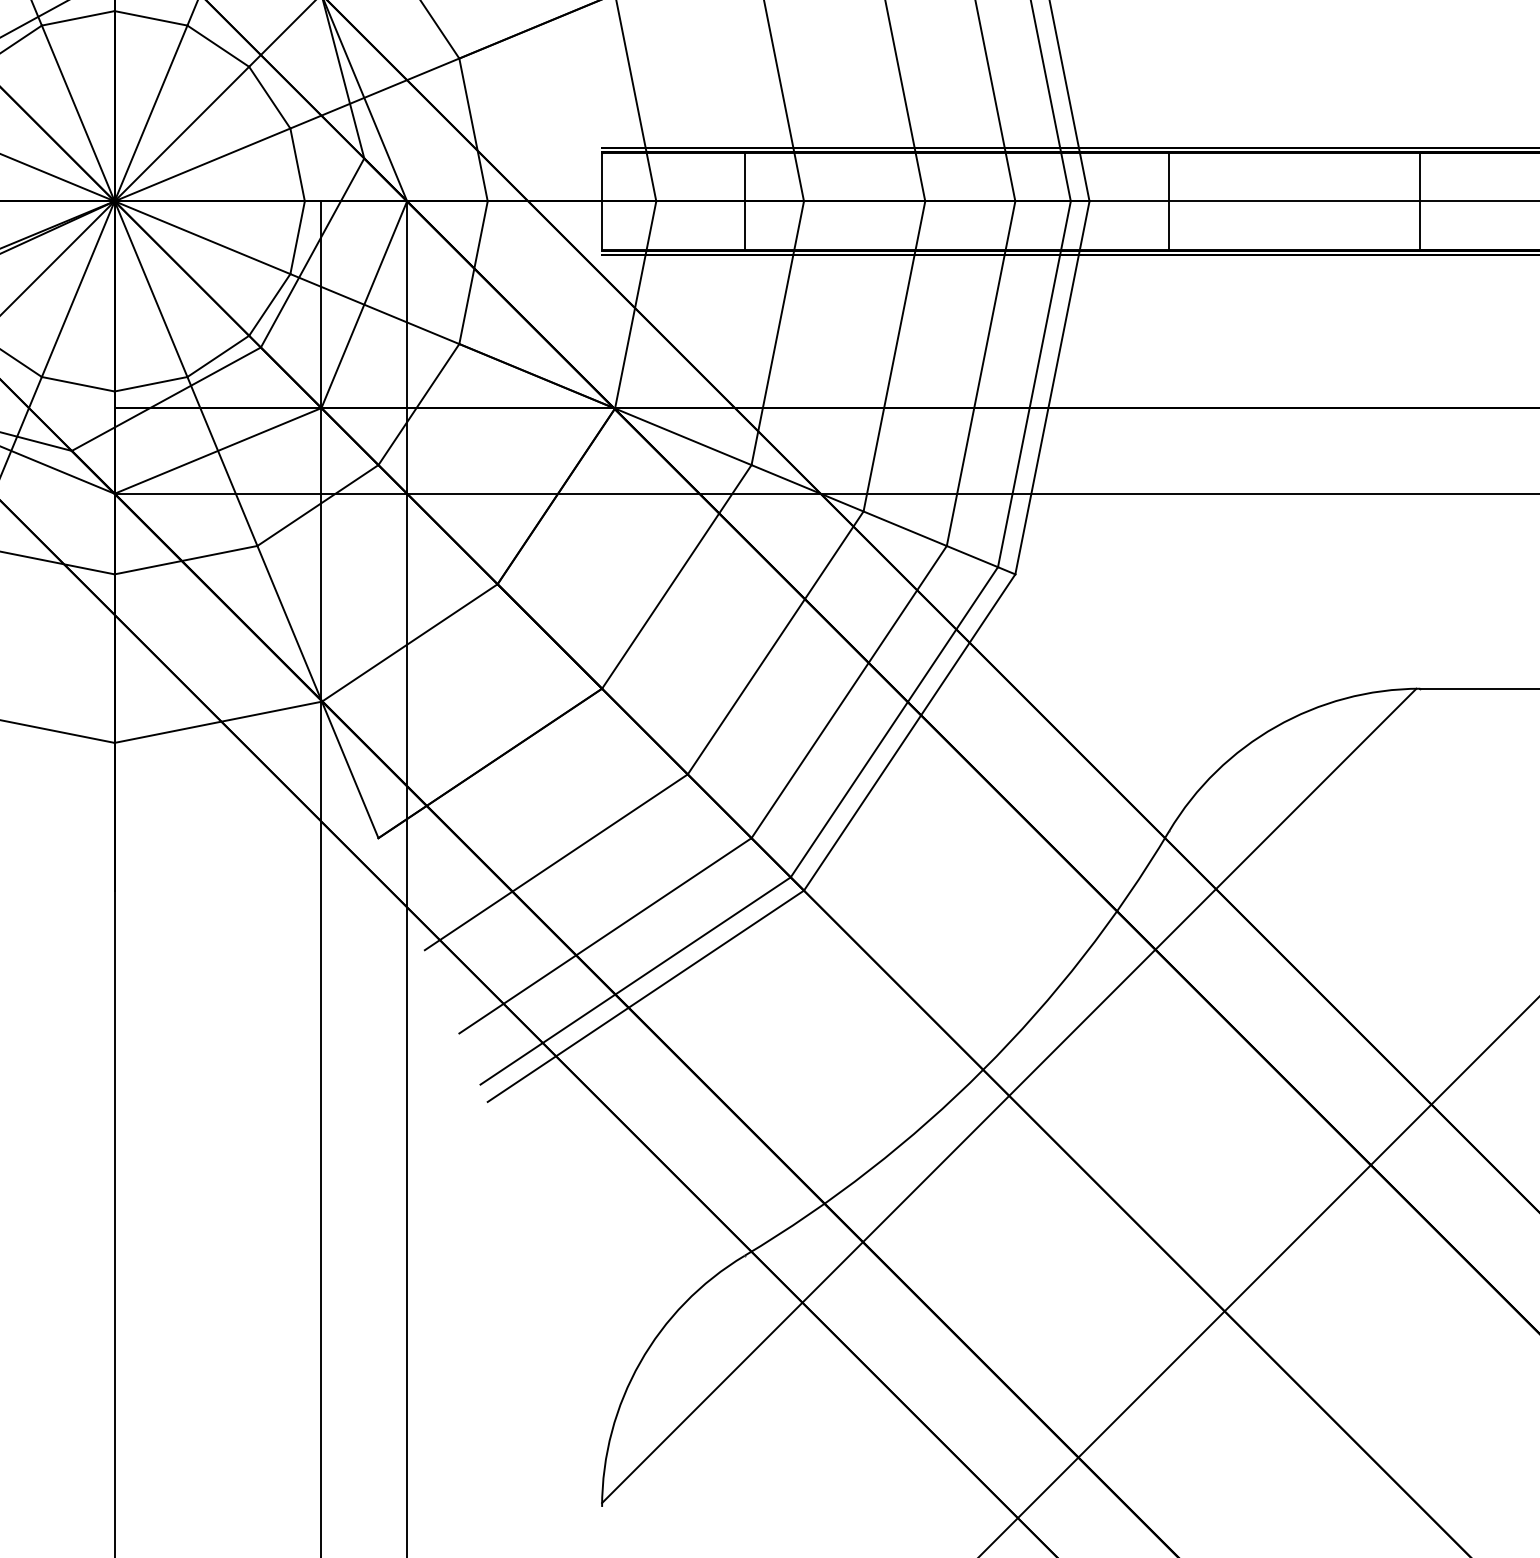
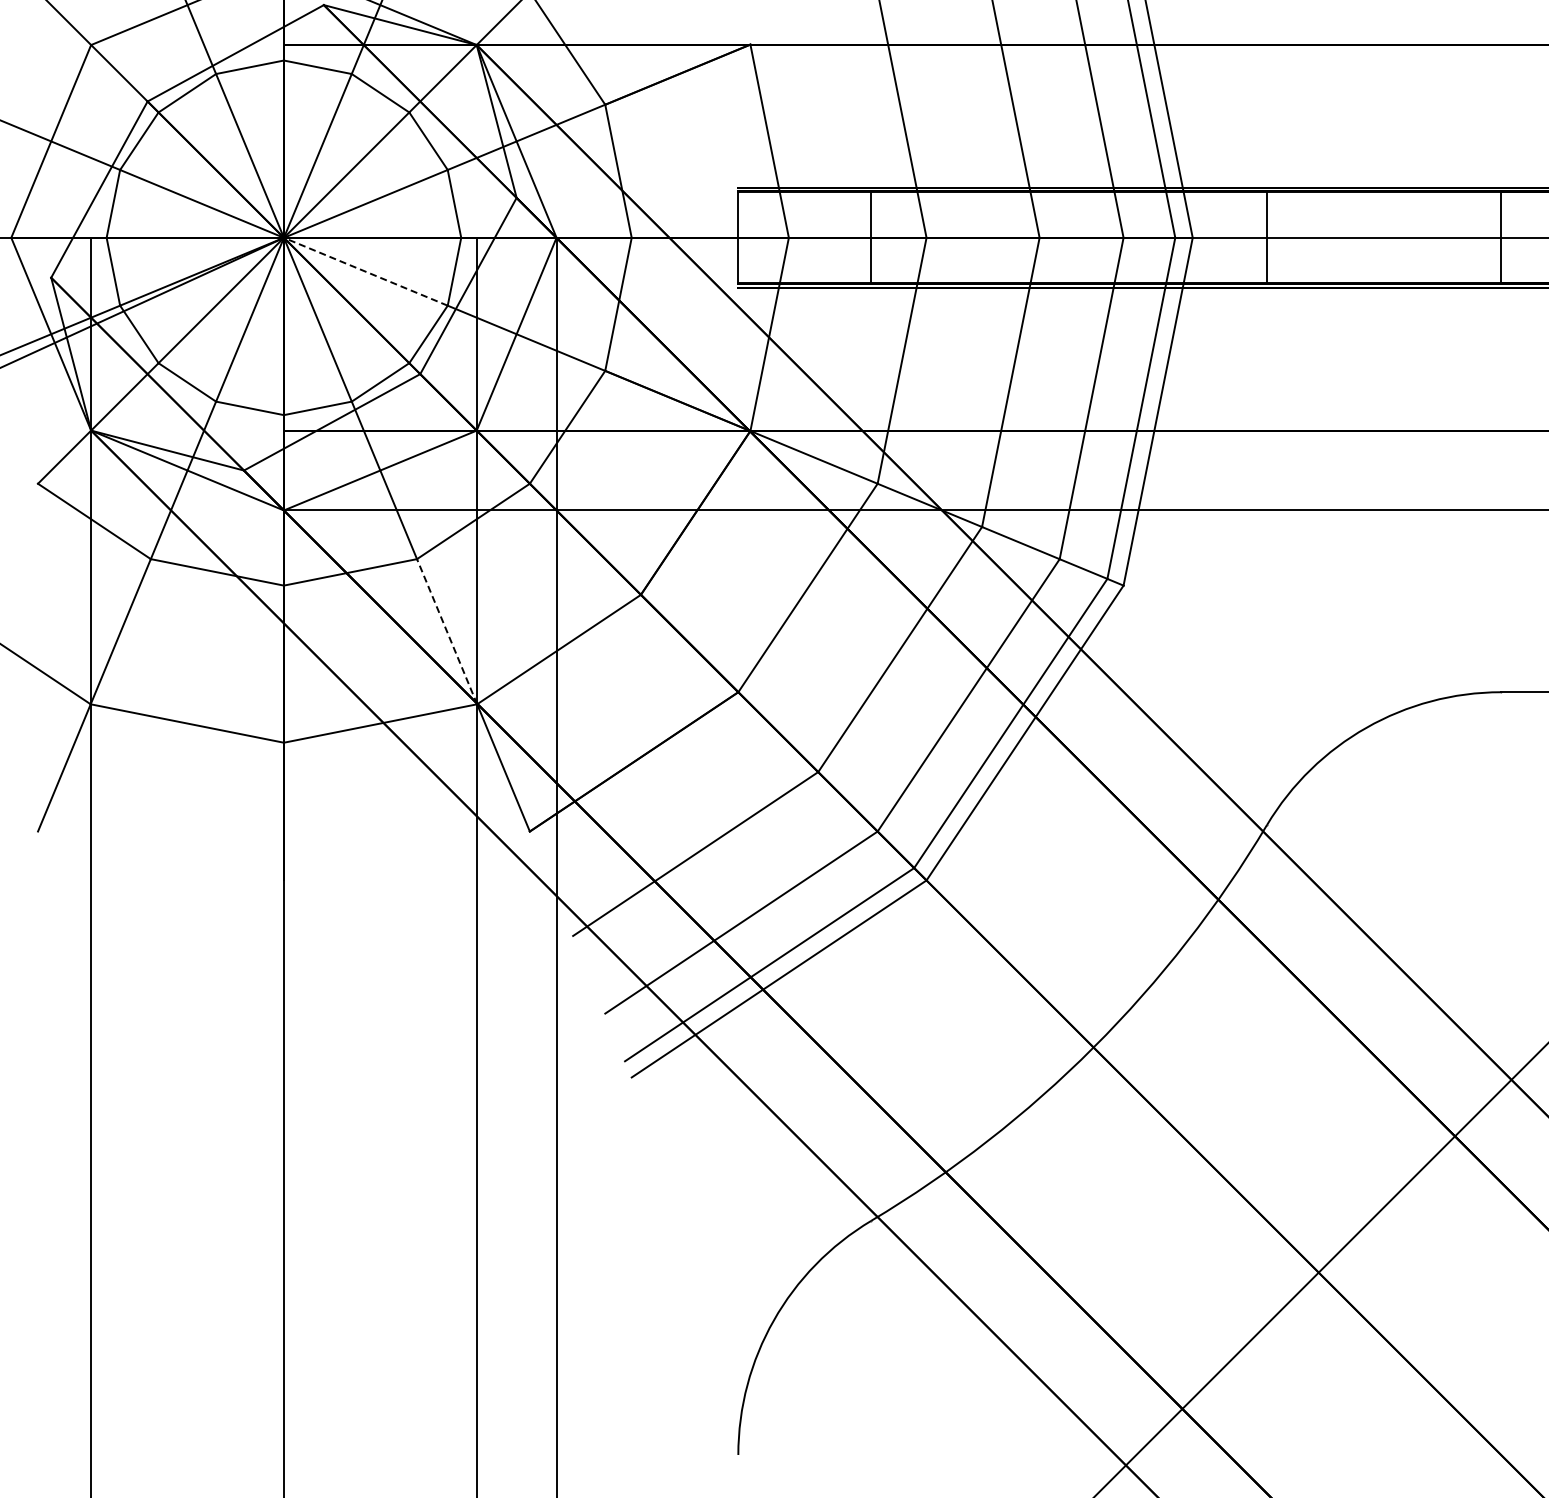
line: (202, 237) -> (365, 271), solid -> dashed
line: (290, 623) -> (447, 631), solid -> dashed
line: (1008, 1095) -> (1117, 1071), removed

